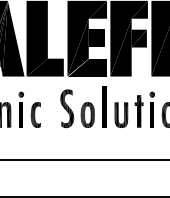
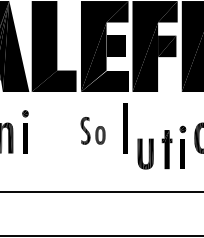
part: (77, 108) -> (92, 130), size x0.6
part: (134, 109) -> (161, 147), moved
part: (35, 114) -> (42, 137), removed

